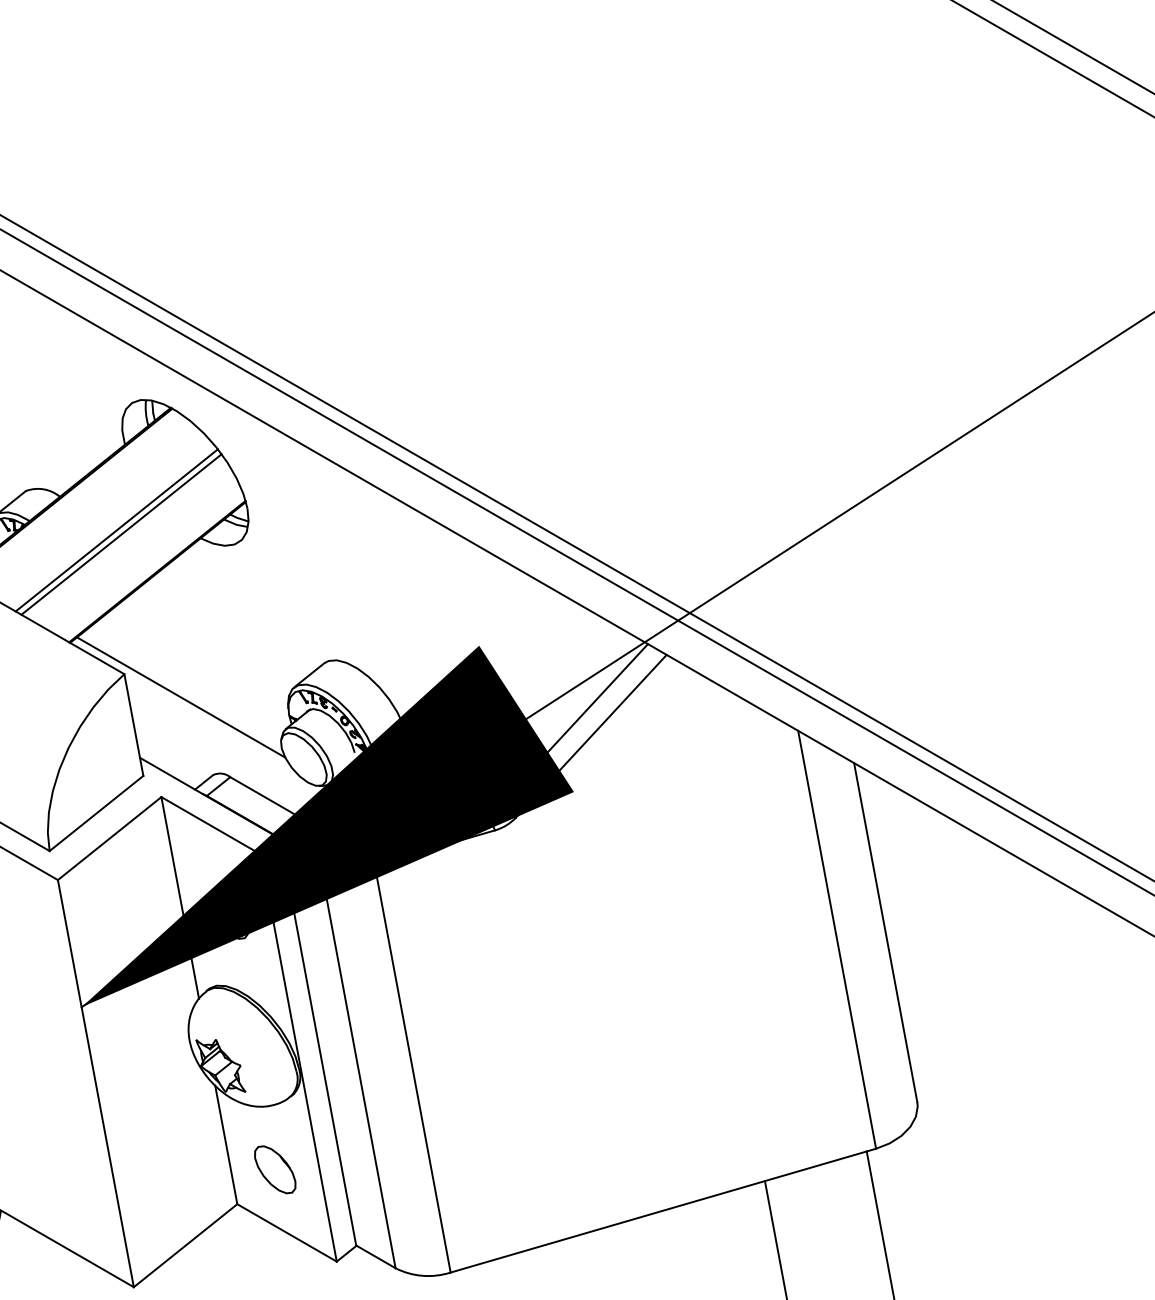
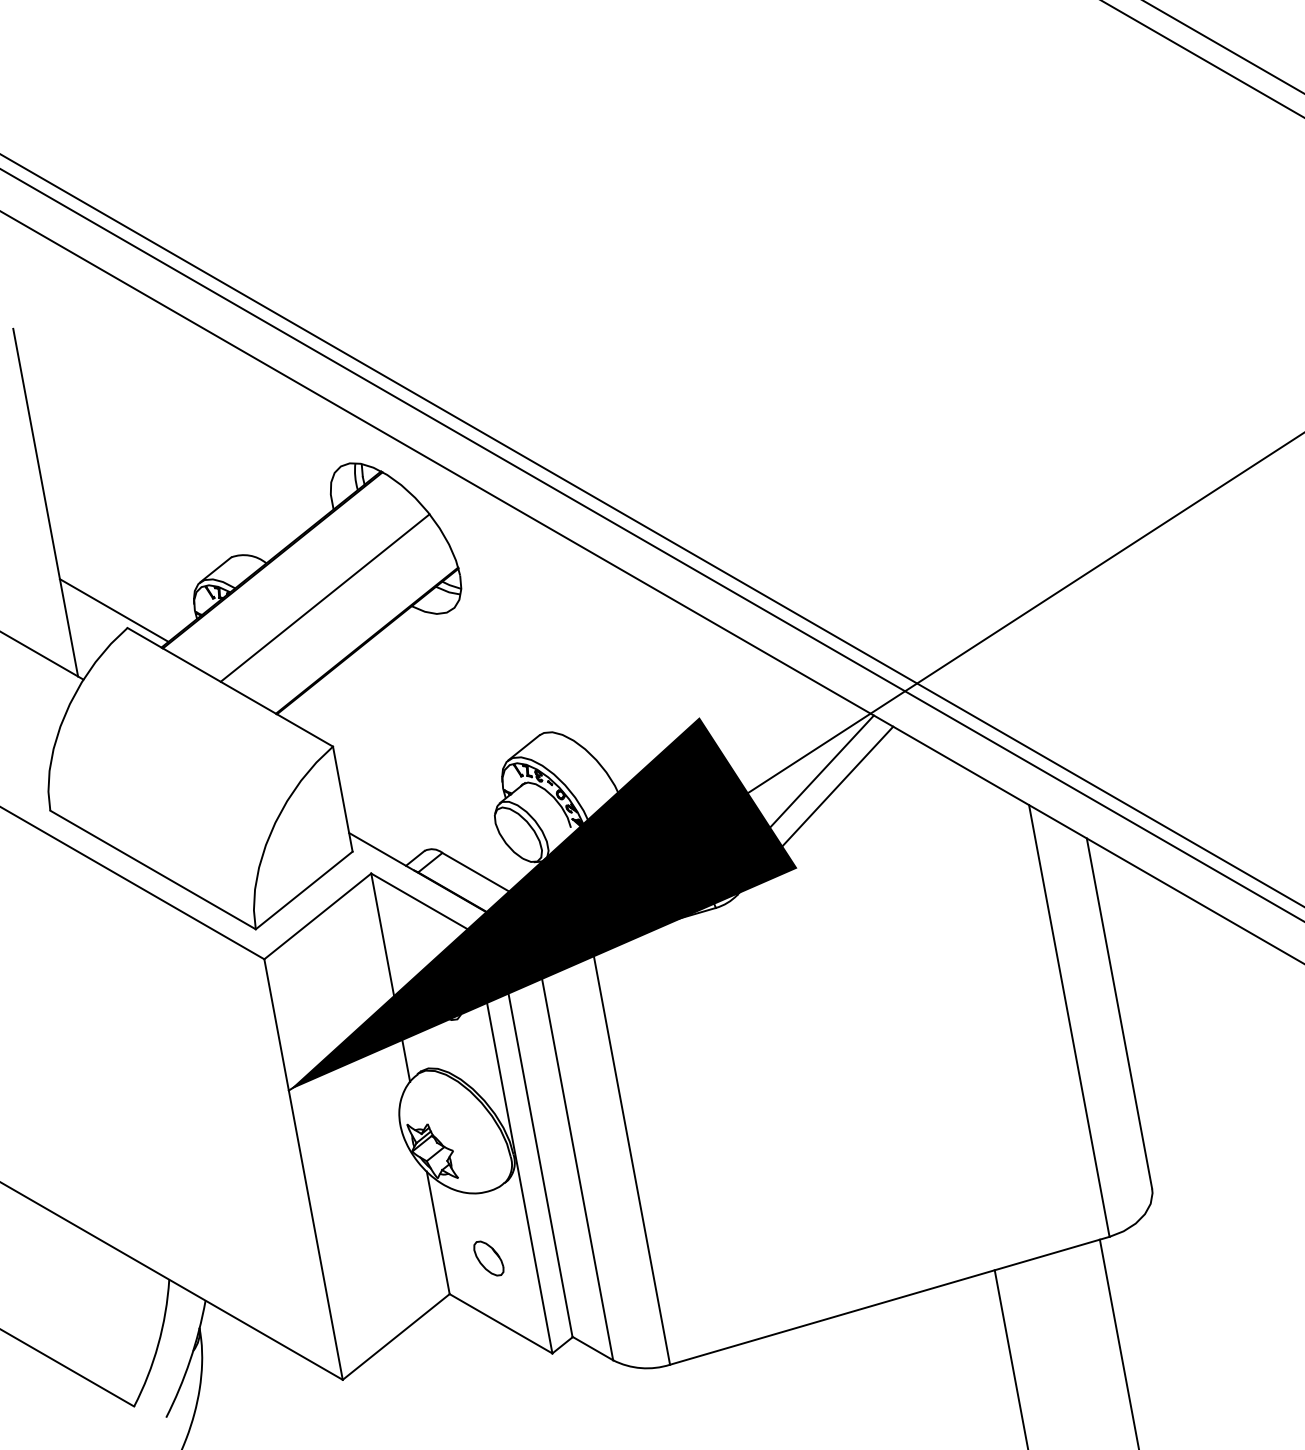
line: (120, 534) -> (329, 602), removed
line: (181, 697) -> (391, 770), removed
part: (274, 1169) -> (488, 1258), size x0.7

